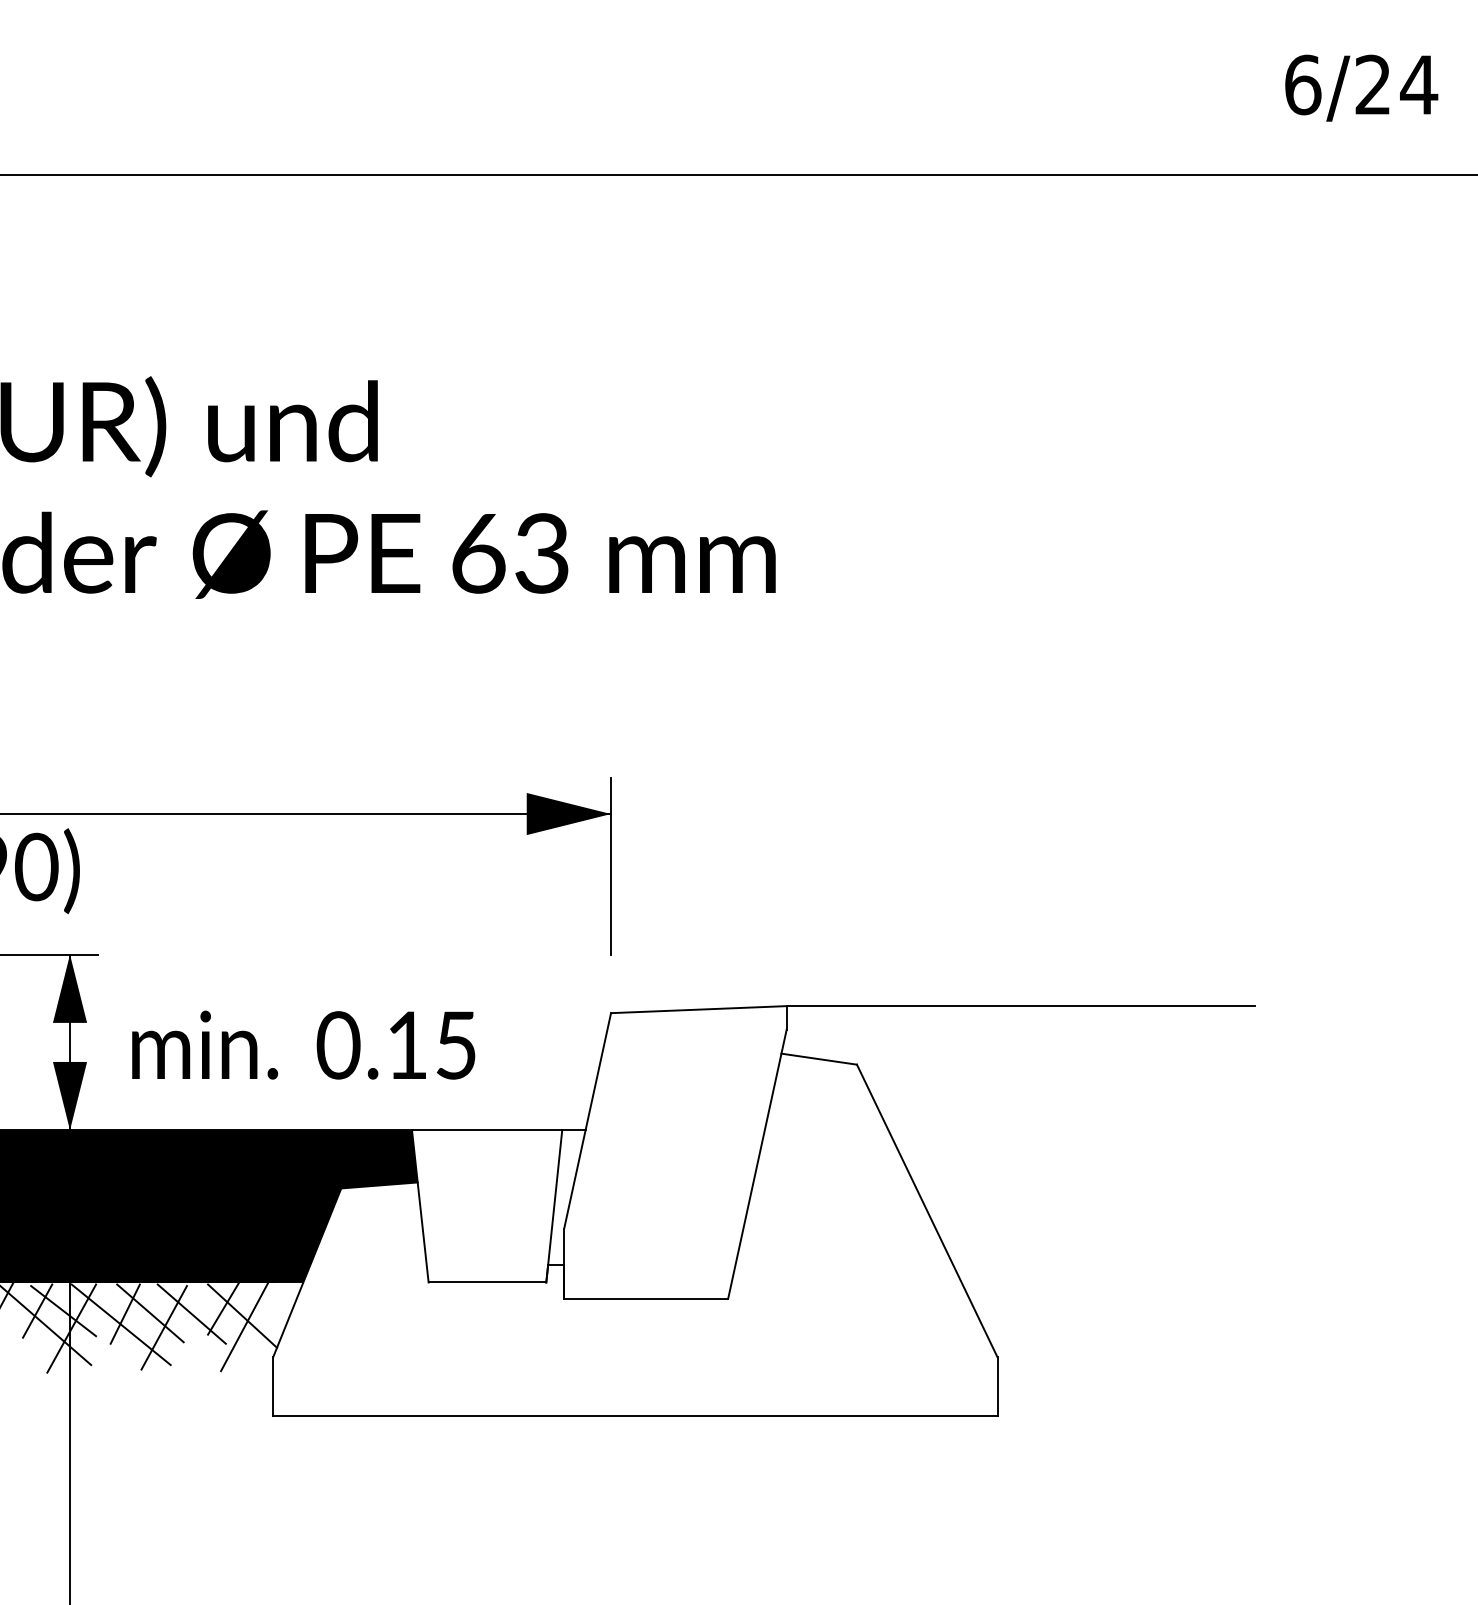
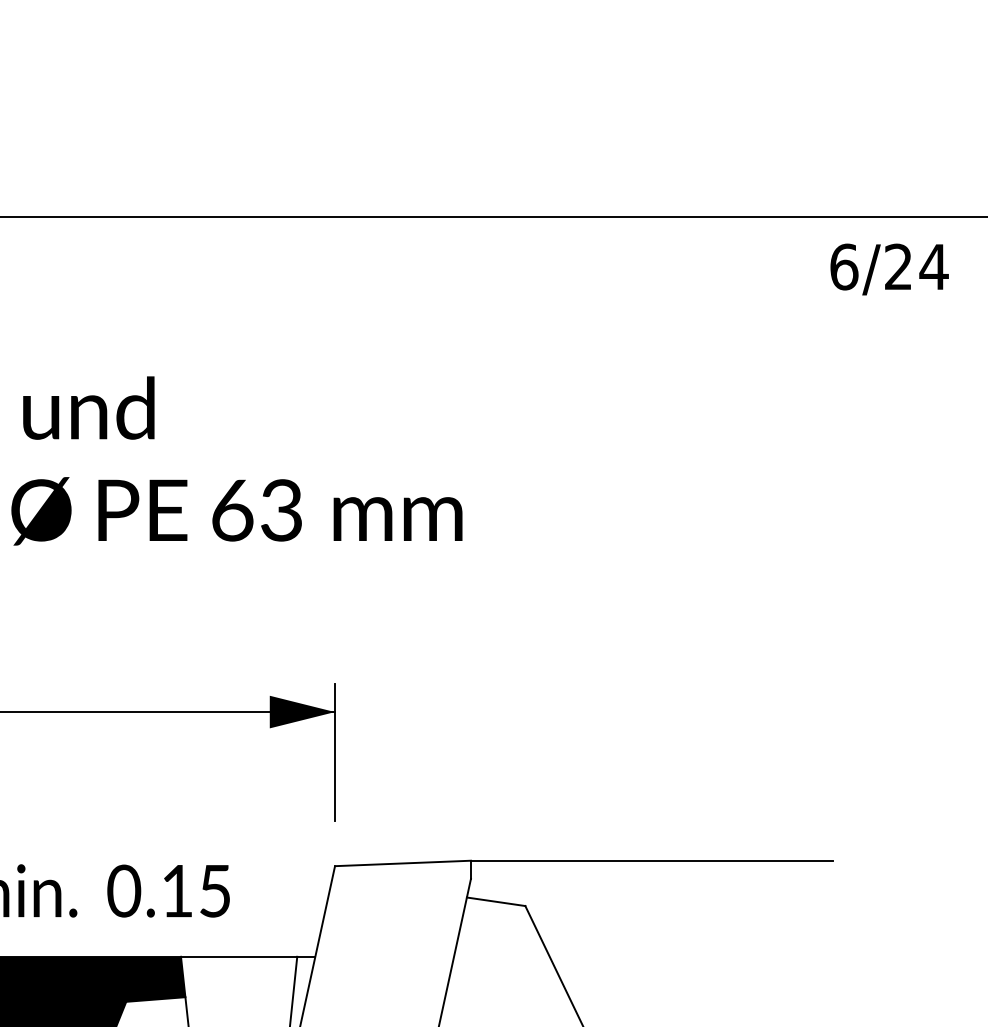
text: (1361, 87) -> (889, 268), moved

